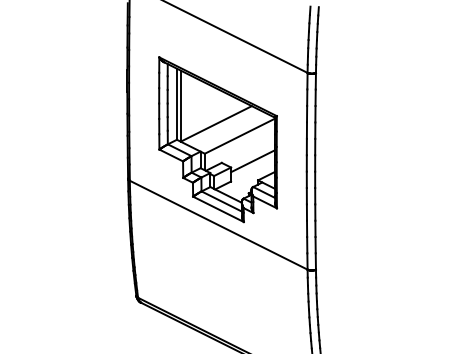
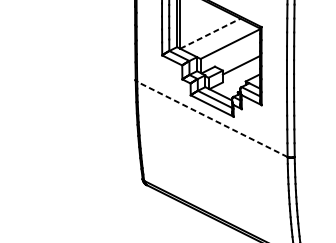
line: (216, 123) -> (210, 33), solid -> dashed
line: (218, 224) -> (212, 118), solid -> dashed

